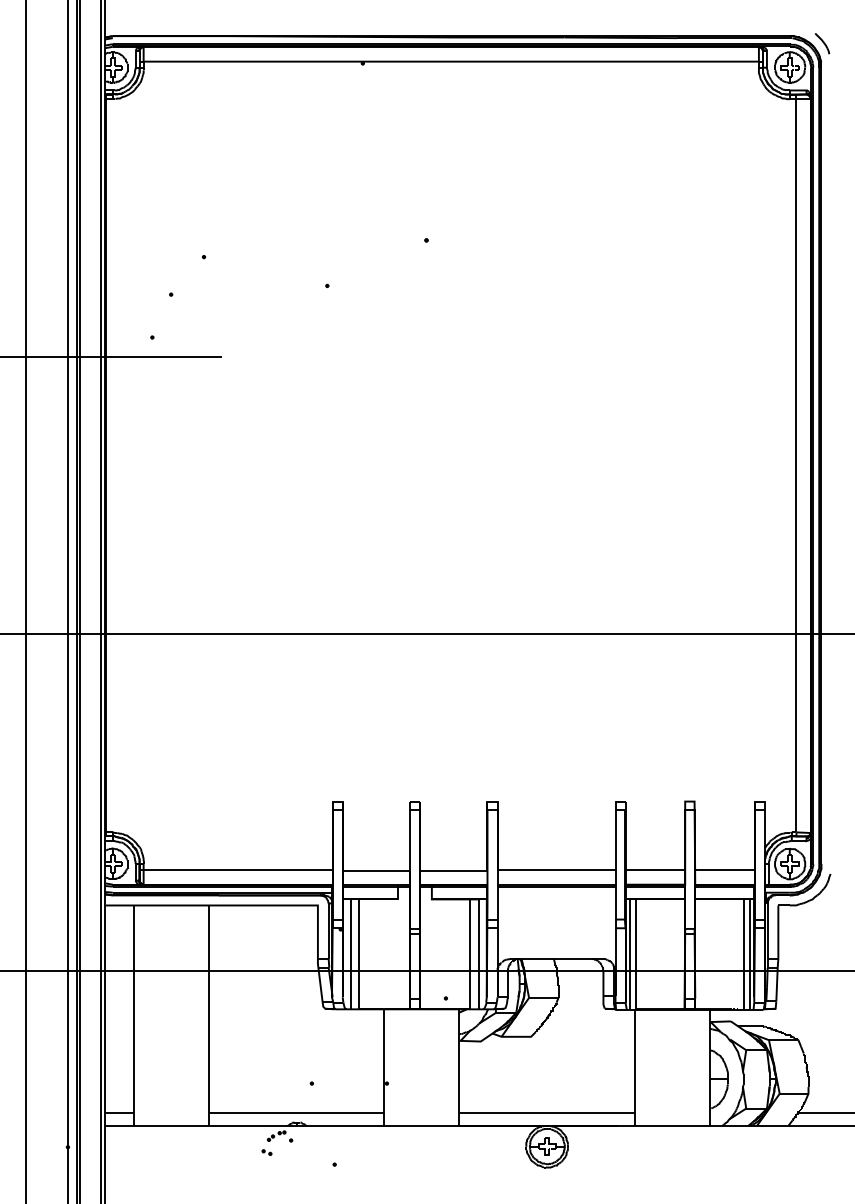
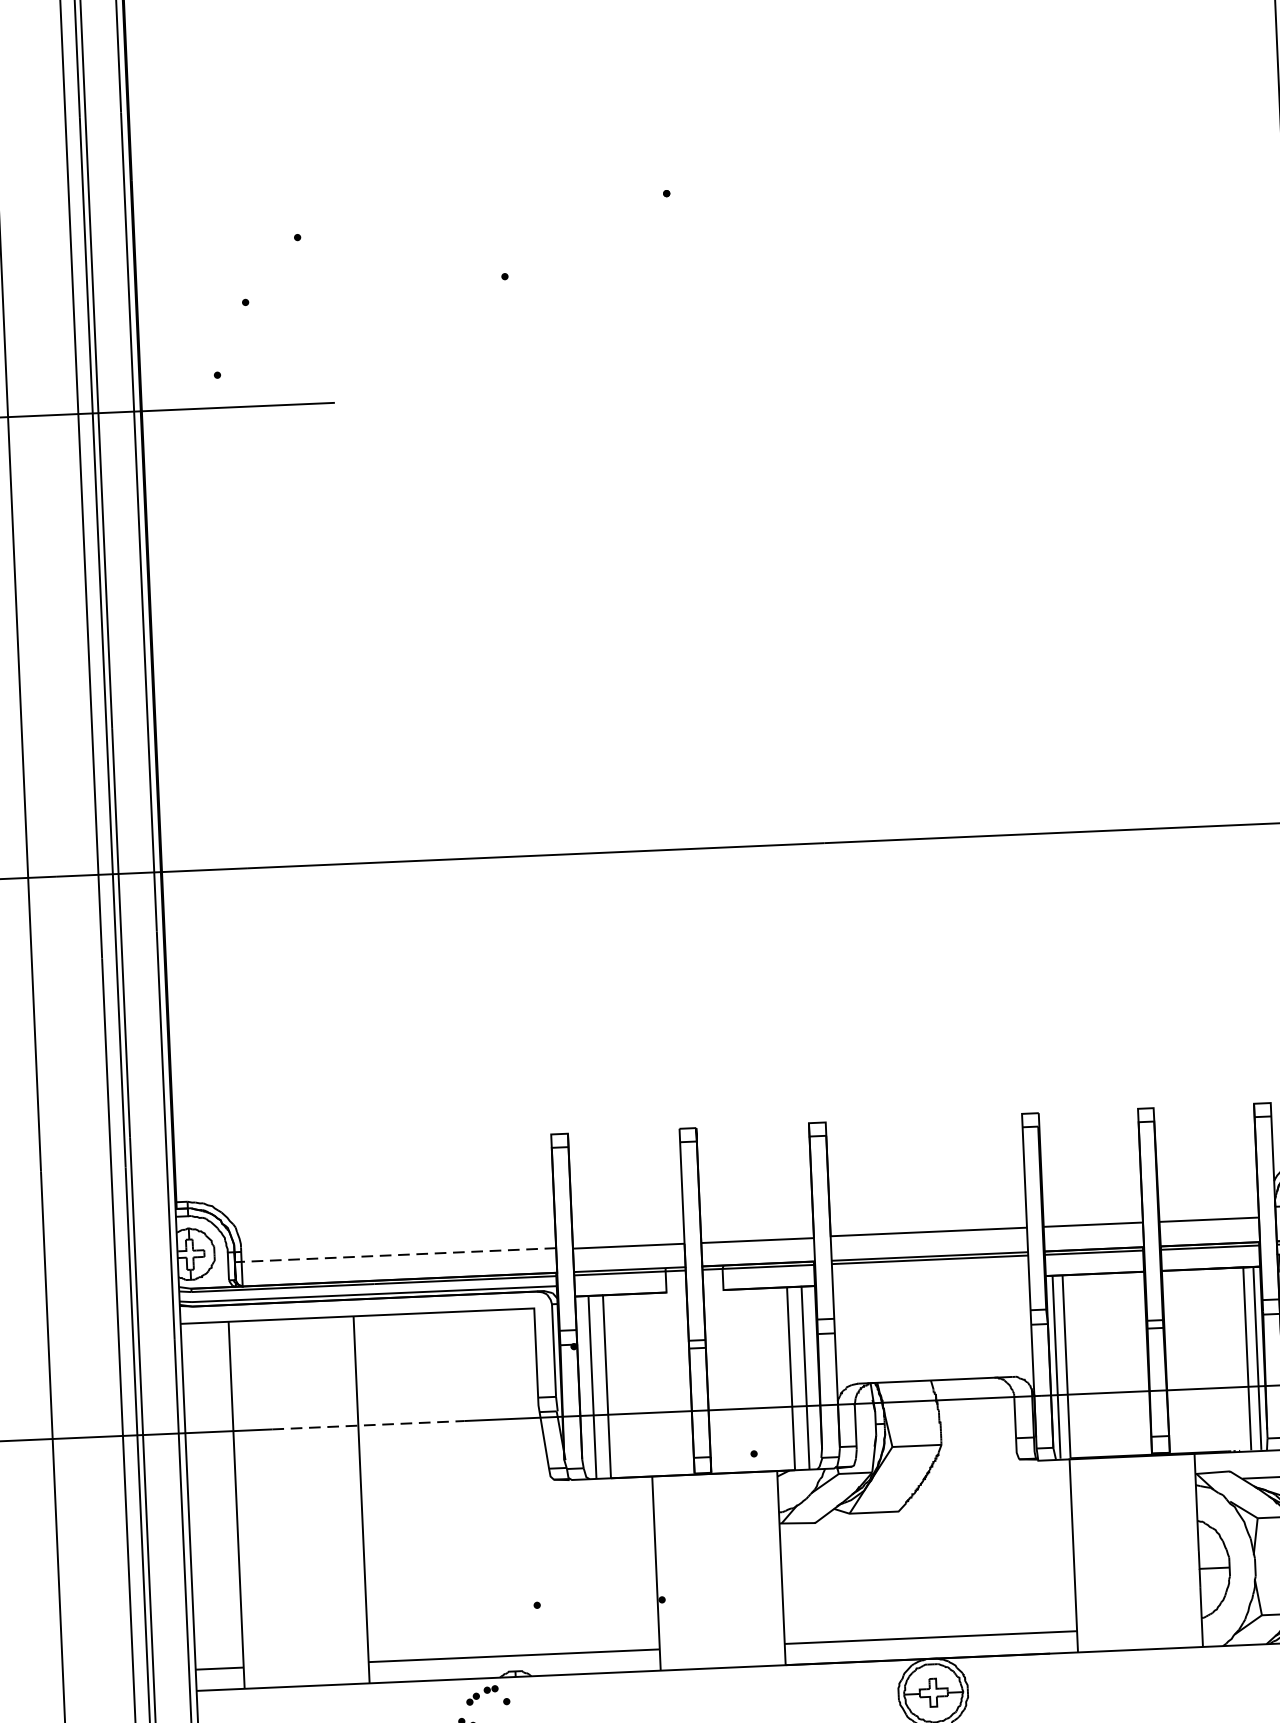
line: (236, 869) -> (396, 1254), solid -> dashed
line: (215, 971) -> (368, 1425), solid -> dashed

